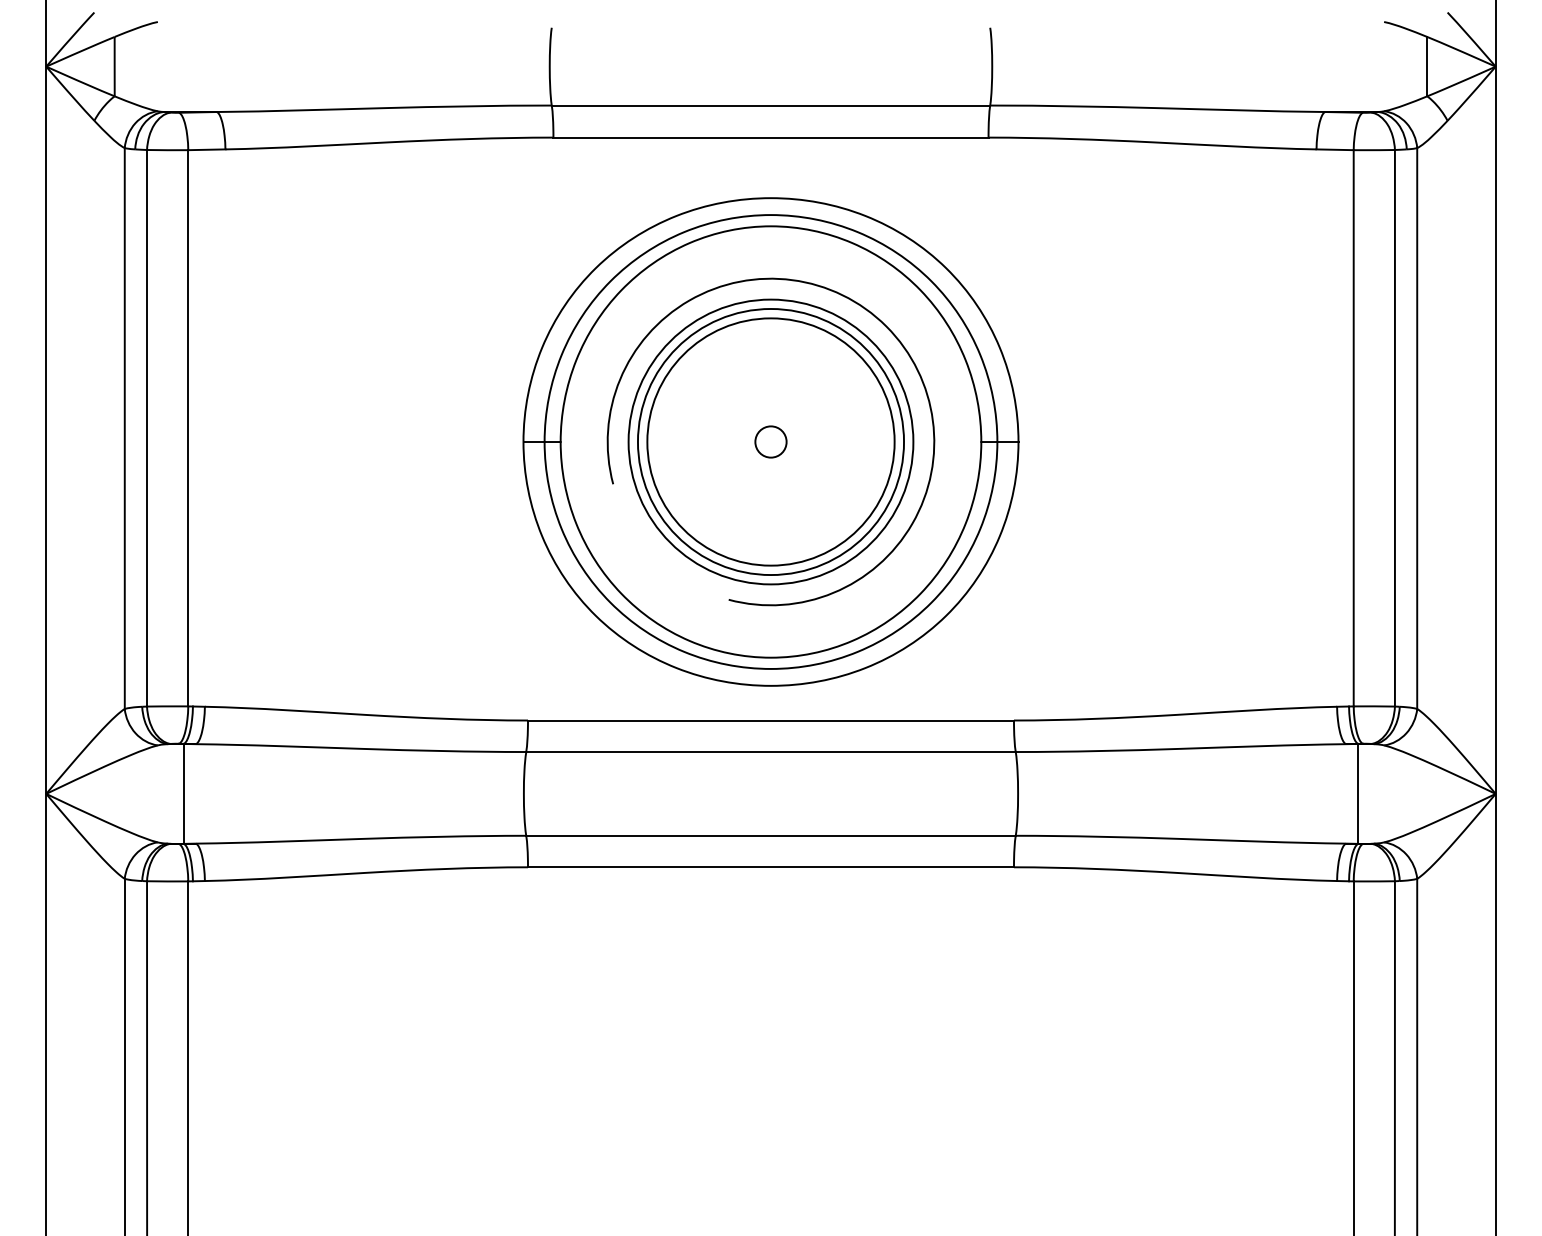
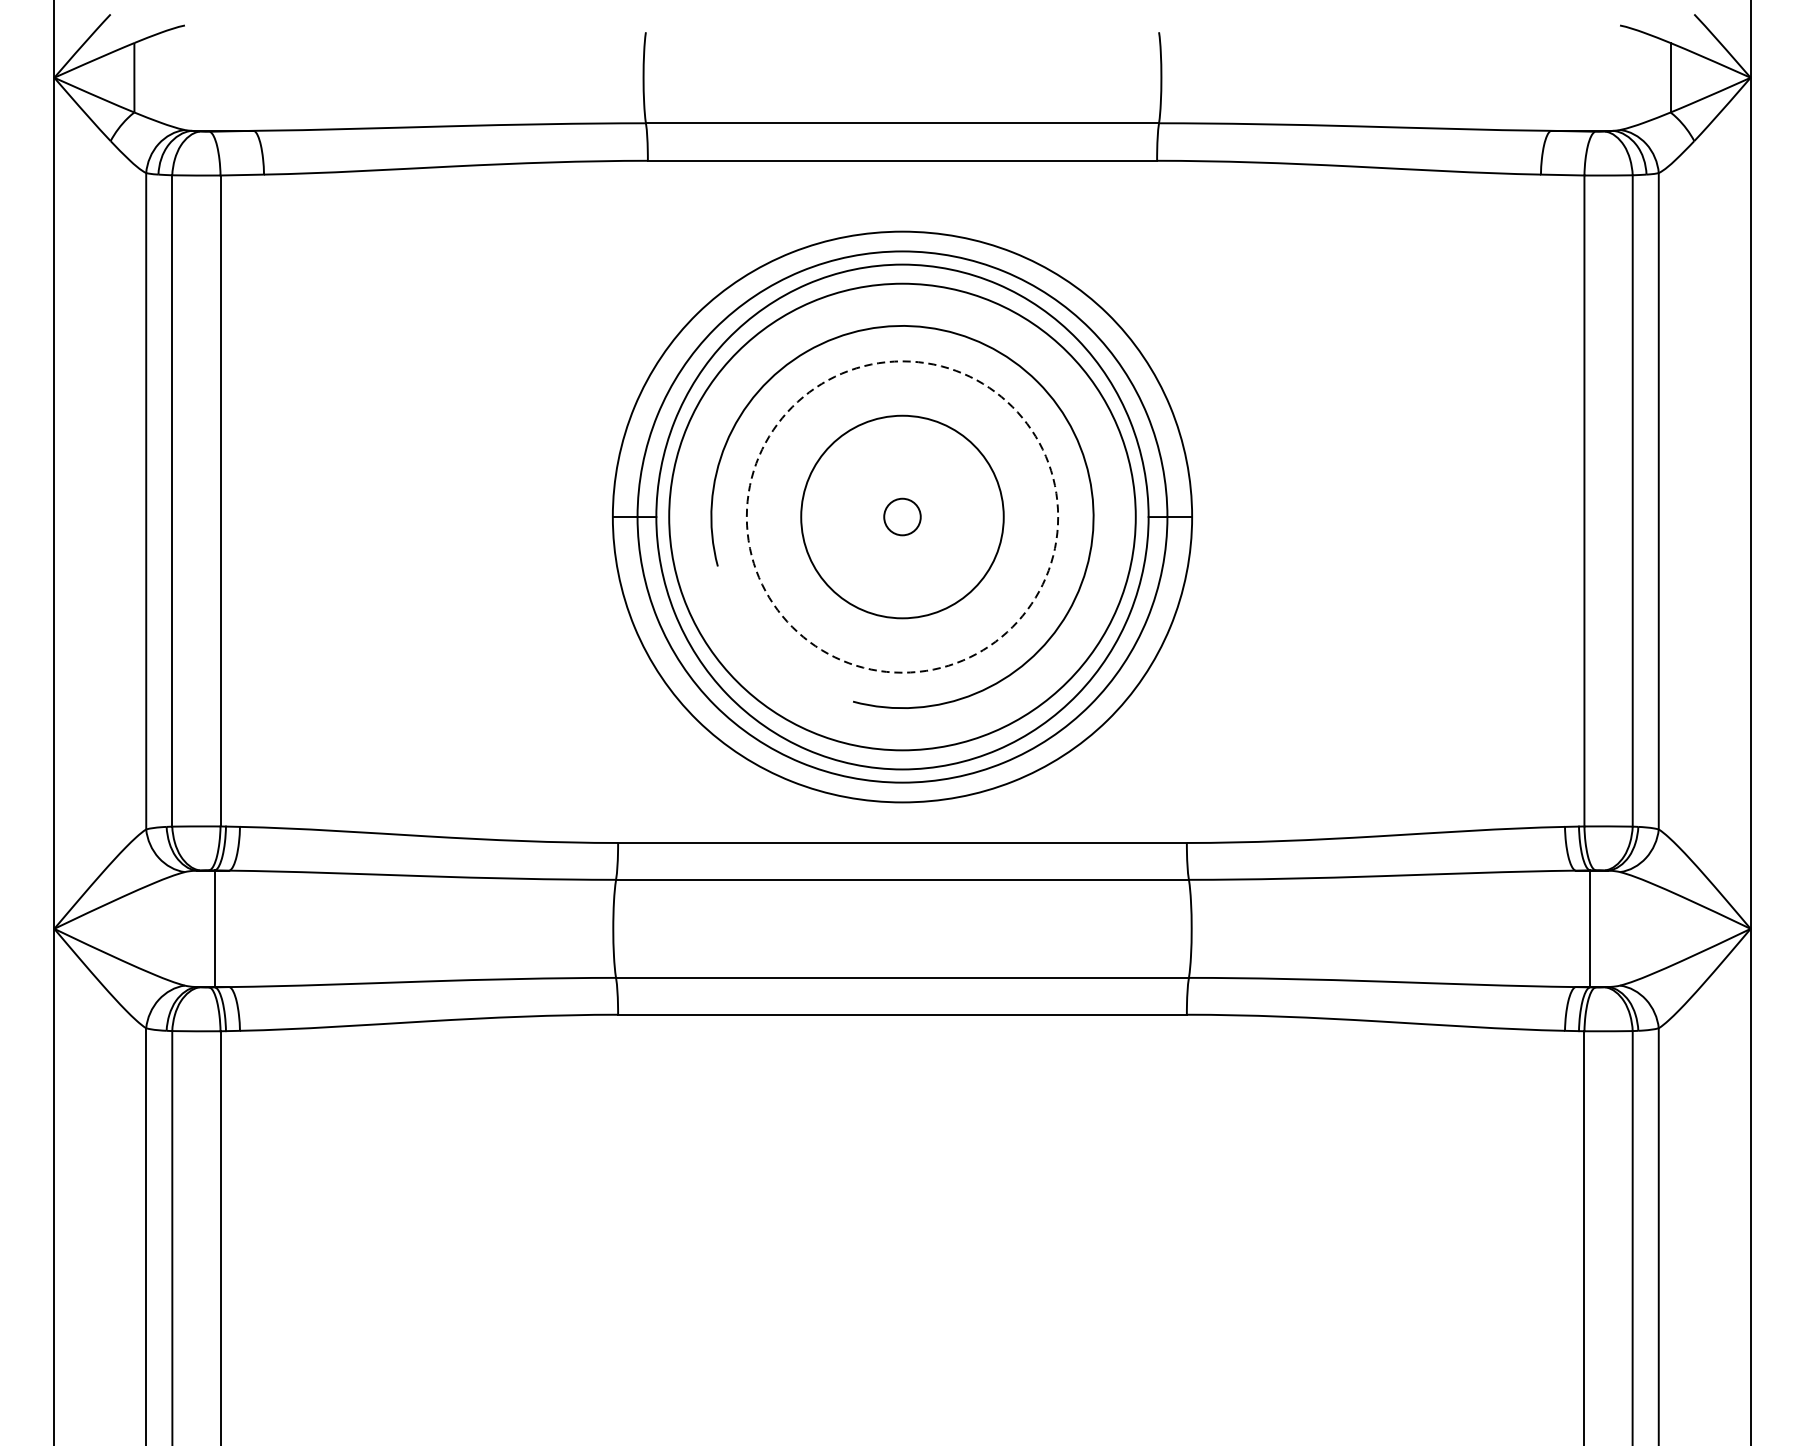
circle: (770, 441) -> (901, 516), size x0.7
circle: (770, 441) -> (901, 516), size x1.4
circle: (770, 442) -> (901, 517), solid -> dashed

